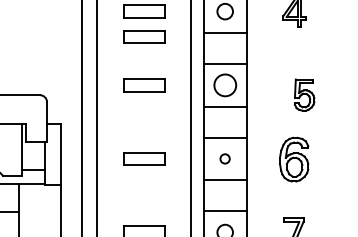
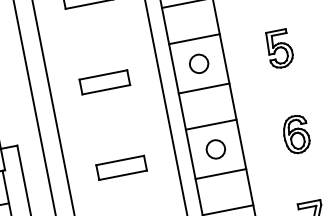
part: (144, 36) -> (94, 25), removed
circle: (224, 84) -> (198, 63), size x0.71
part: (304, 94) -> (279, 48), moved
circle: (224, 158) -> (214, 149), size x1.67
part: (294, 159) -> (296, 134), size x0.71

